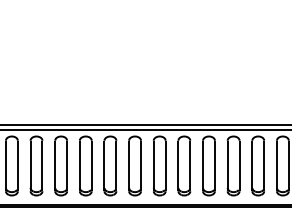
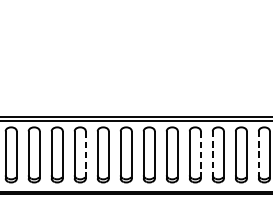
line: (227, 165) -> (212, 154), solid -> dashed
line: (276, 165) -> (258, 154), solid -> dashed
line: (91, 166) -> (85, 155), solid -> dashed
line: (214, 166) -> (200, 155), solid -> dashed

